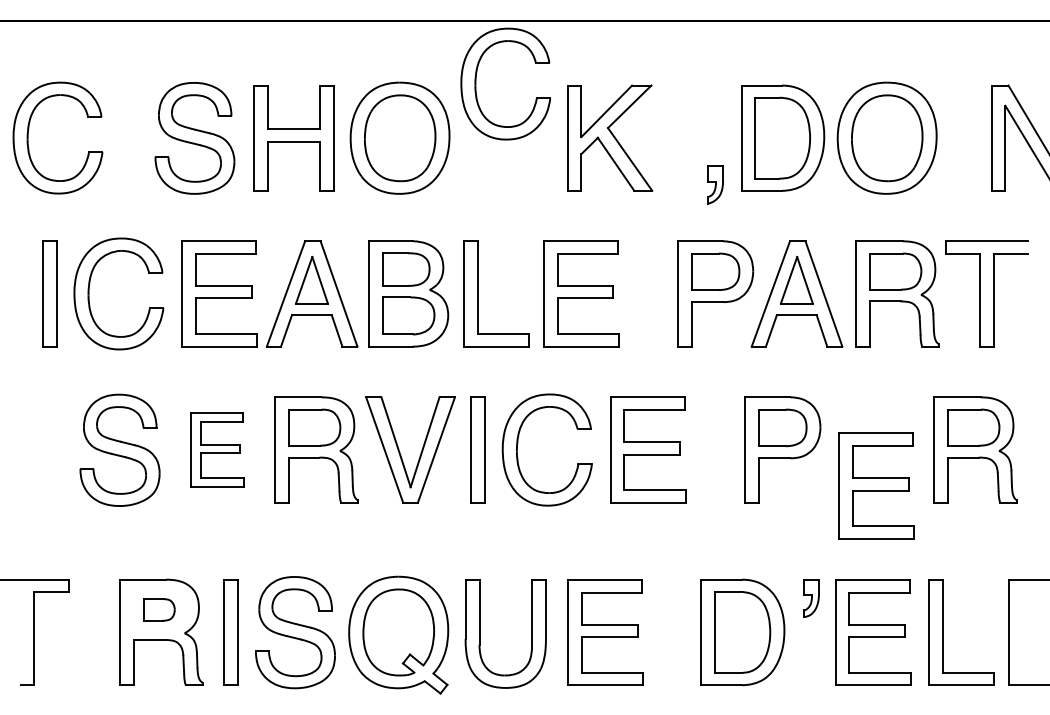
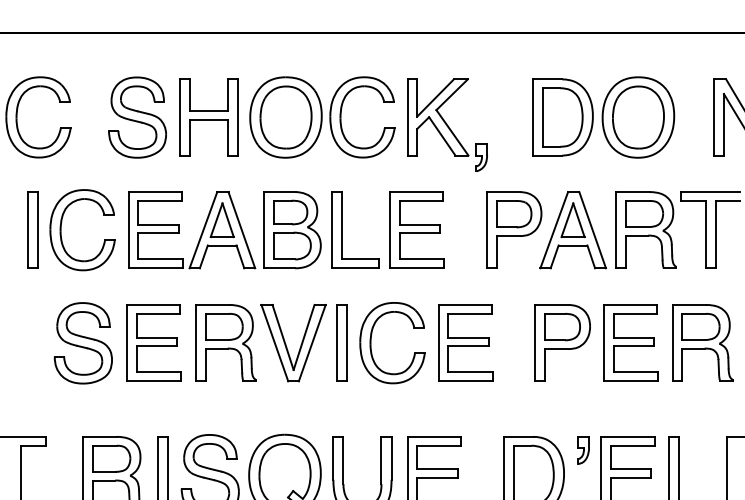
part: (476, 83) -> (341, 116), moved
part: (715, 184) -> (481, 157), moved
part: (217, 449) -> (153, 342), size x1.43
part: (876, 485) -> (630, 342), moved
part: (159, 609) -> (111, 458), size x1.67

